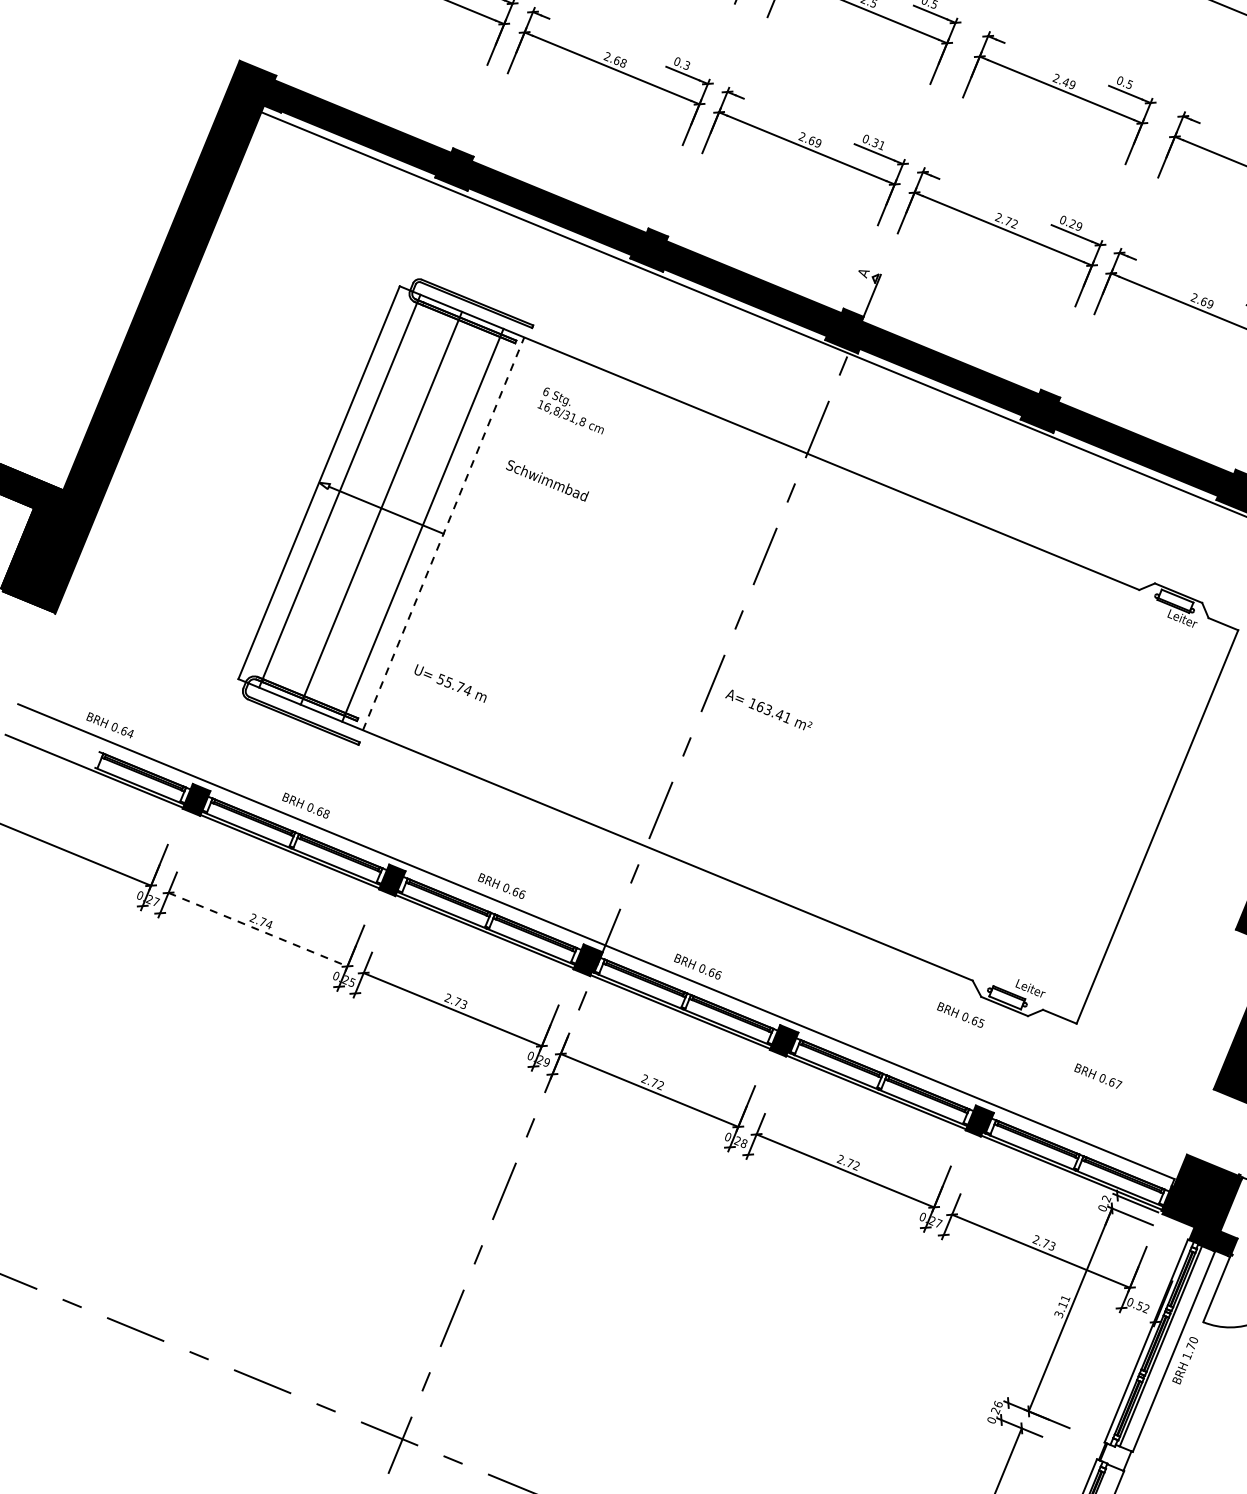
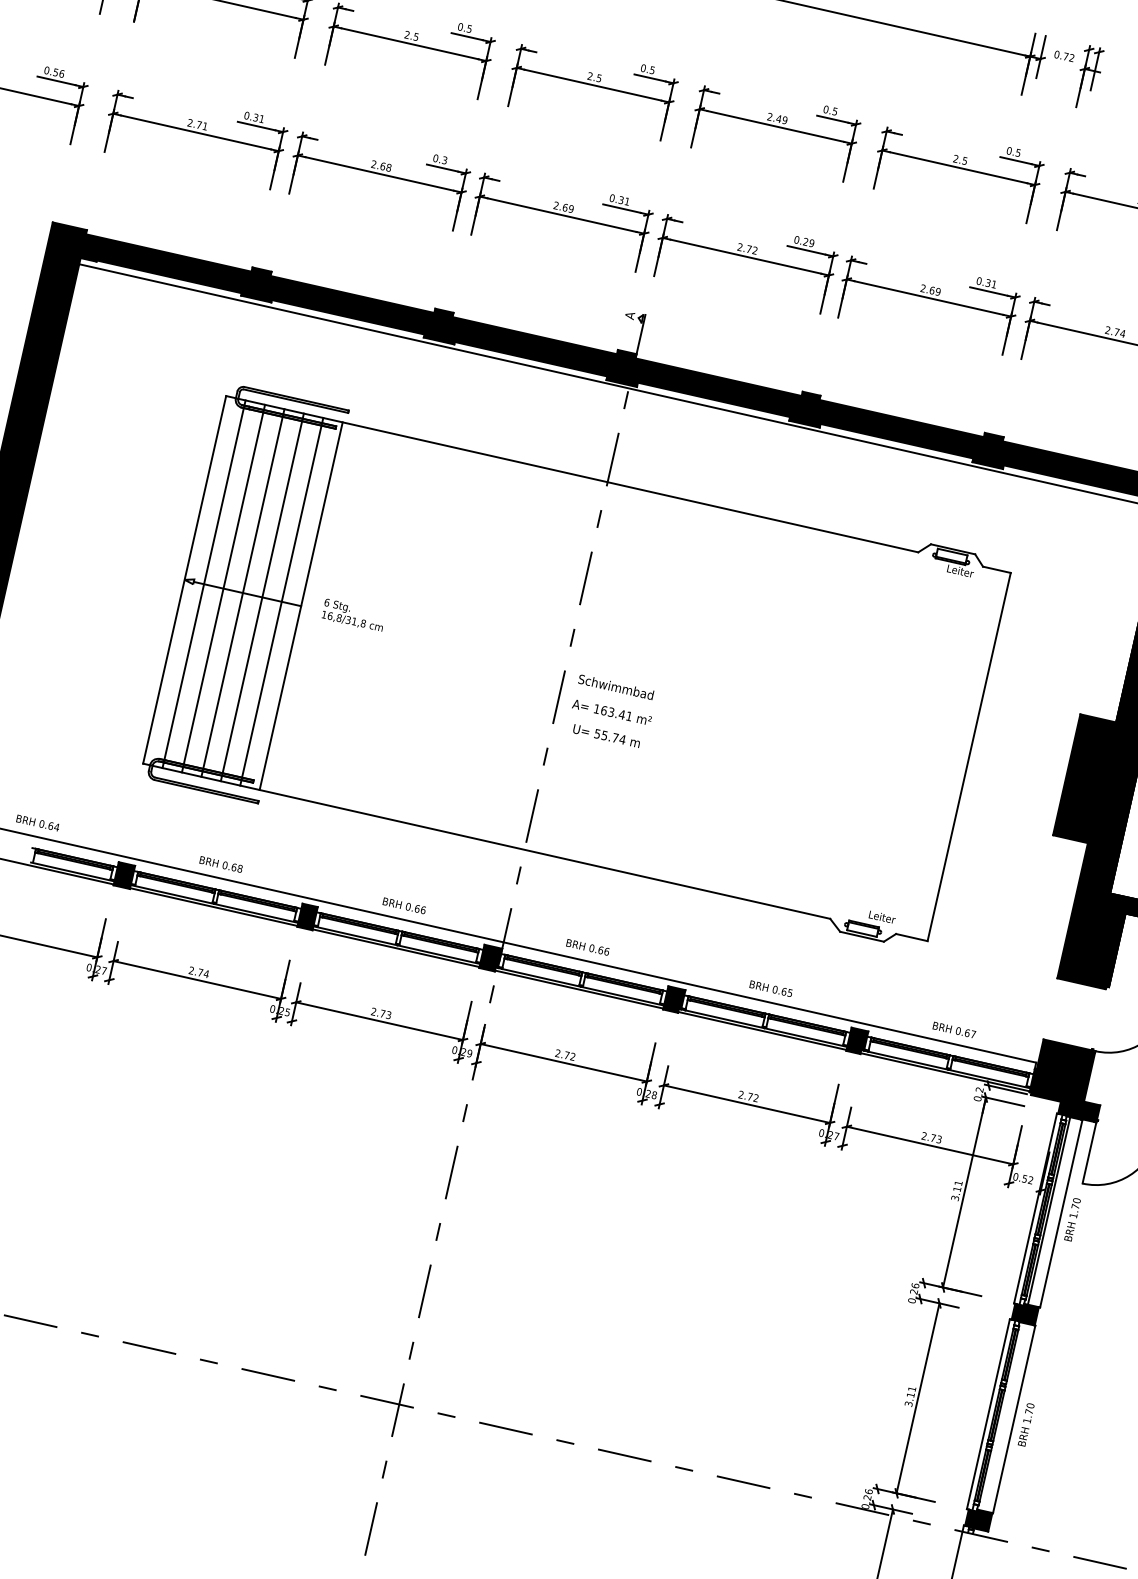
text: (571, 409) -> (351, 614), moved
text: (547, 479) -> (616, 686), moved
line: (360, 499) -> (223, 588), added
line: (401, 516) -> (261, 597), added
line: (444, 533) -> (301, 605), dashed -> solid
text: (450, 682) -> (606, 735), moved
line: (258, 930) -> (197, 980), dashed -> solid
text: (960, 1014) -> (770, 988), moved
text: (1098, 1075) -> (954, 1029), moved
fill: (1115, 1456) -> (1025, 1314), added

